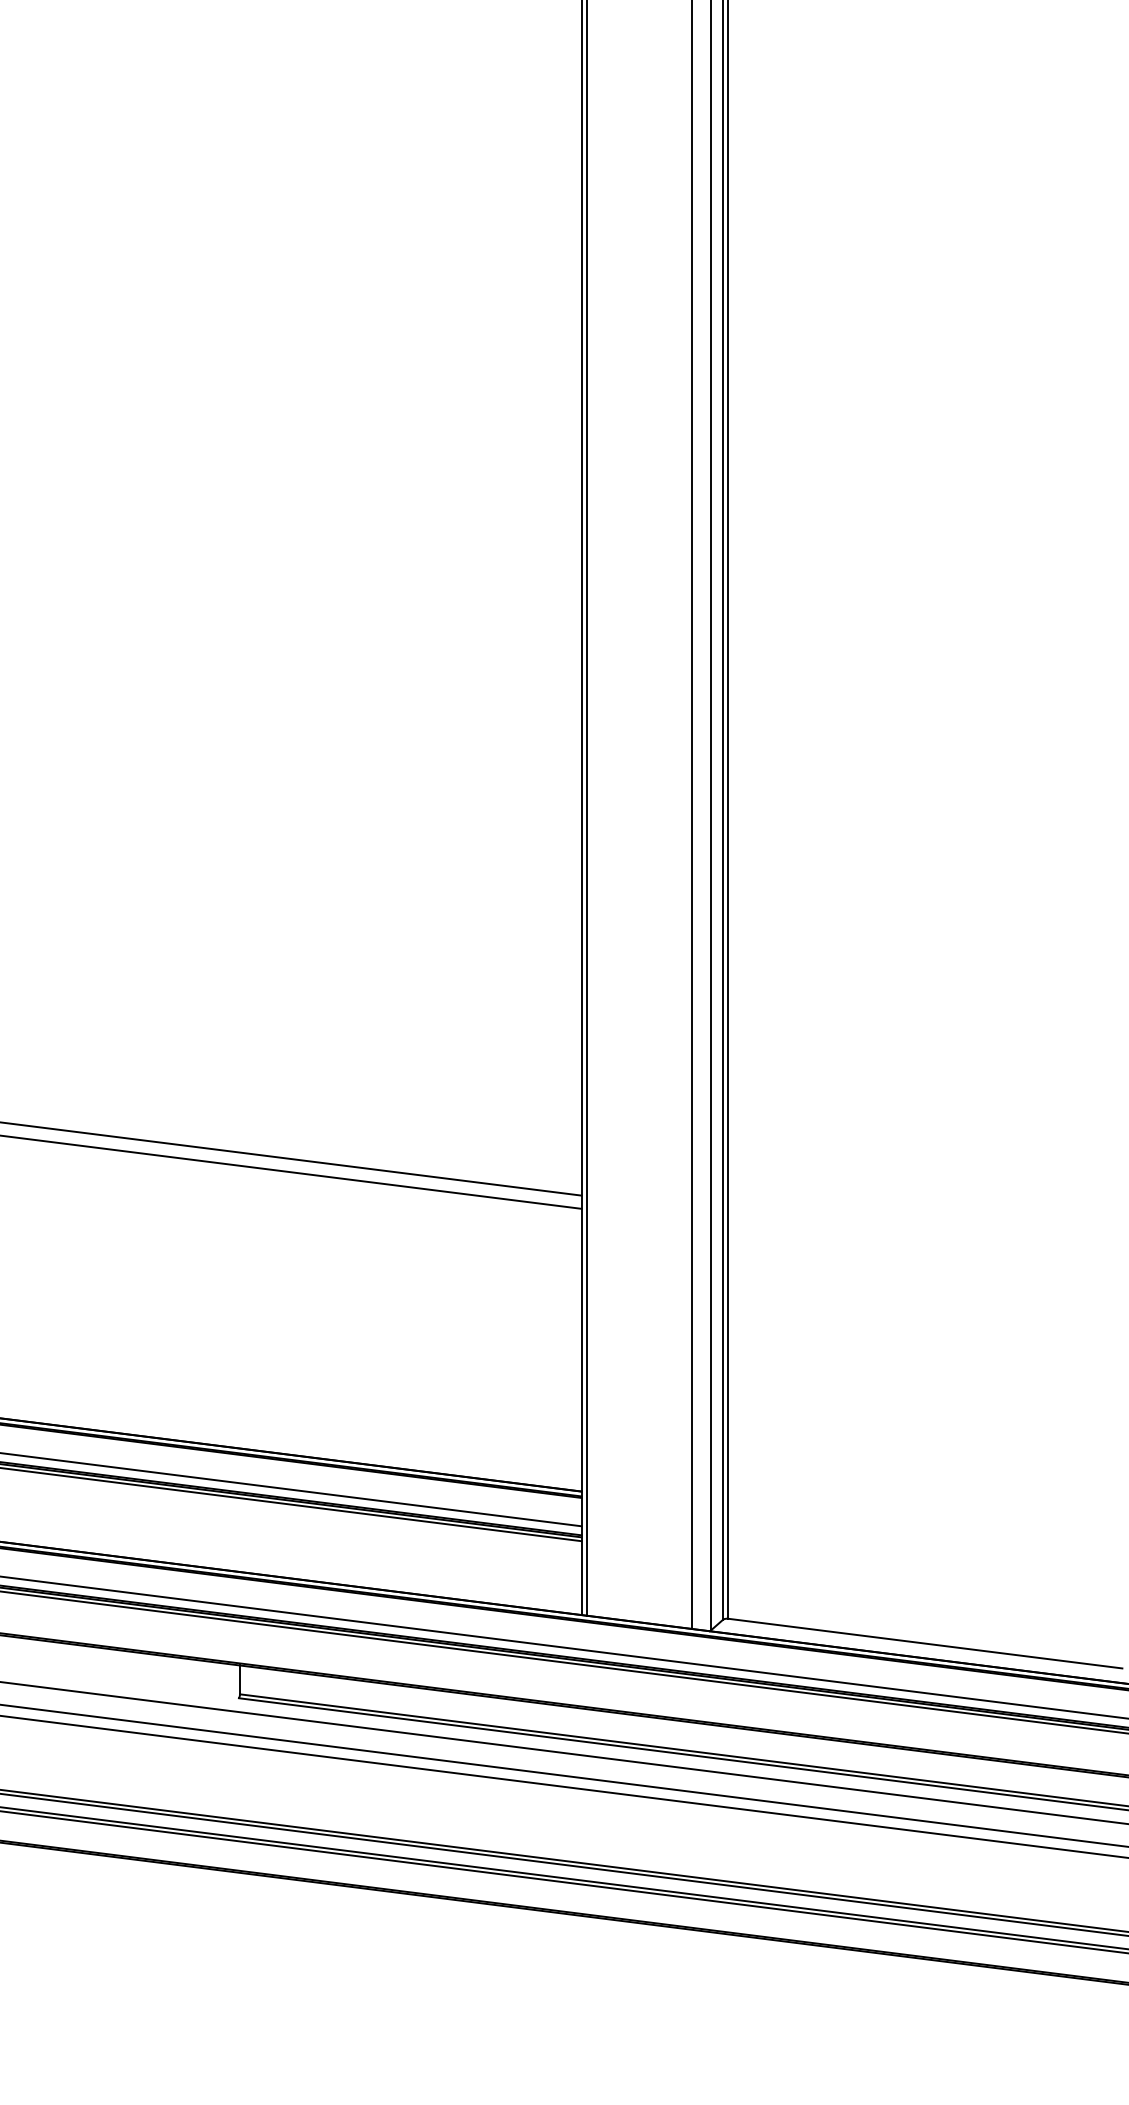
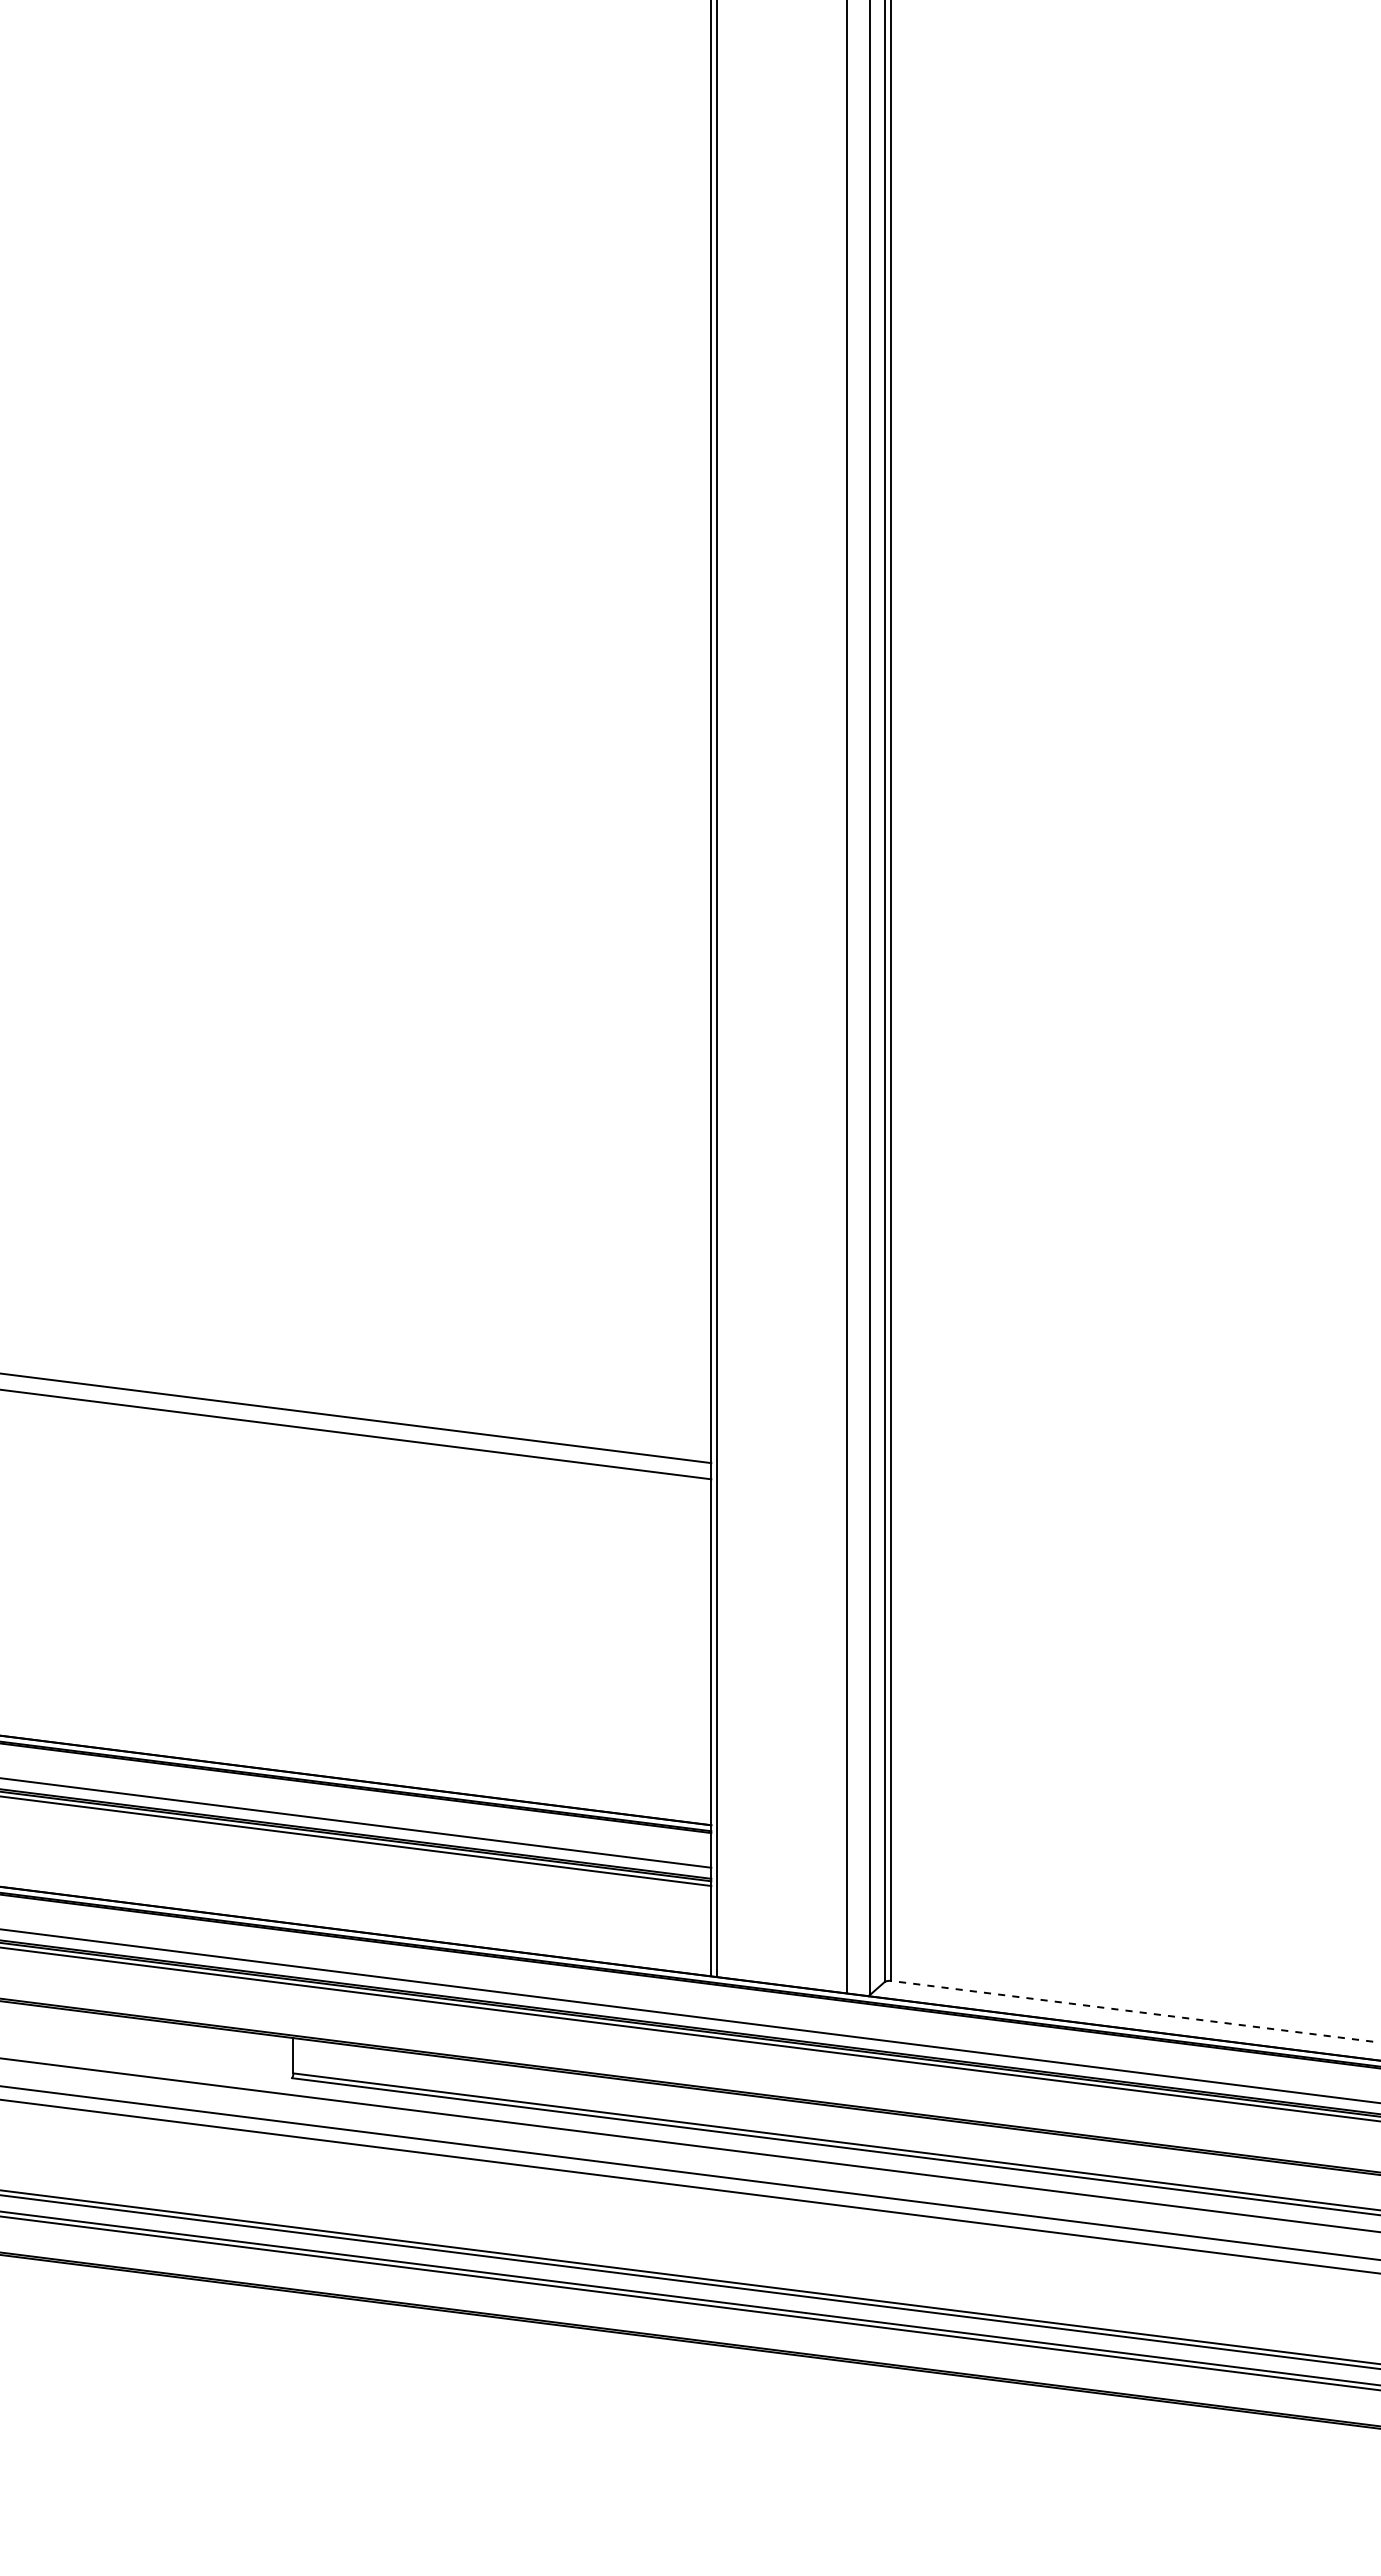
line: (925, 1643) -> (1132, 2011), solid -> dashed

